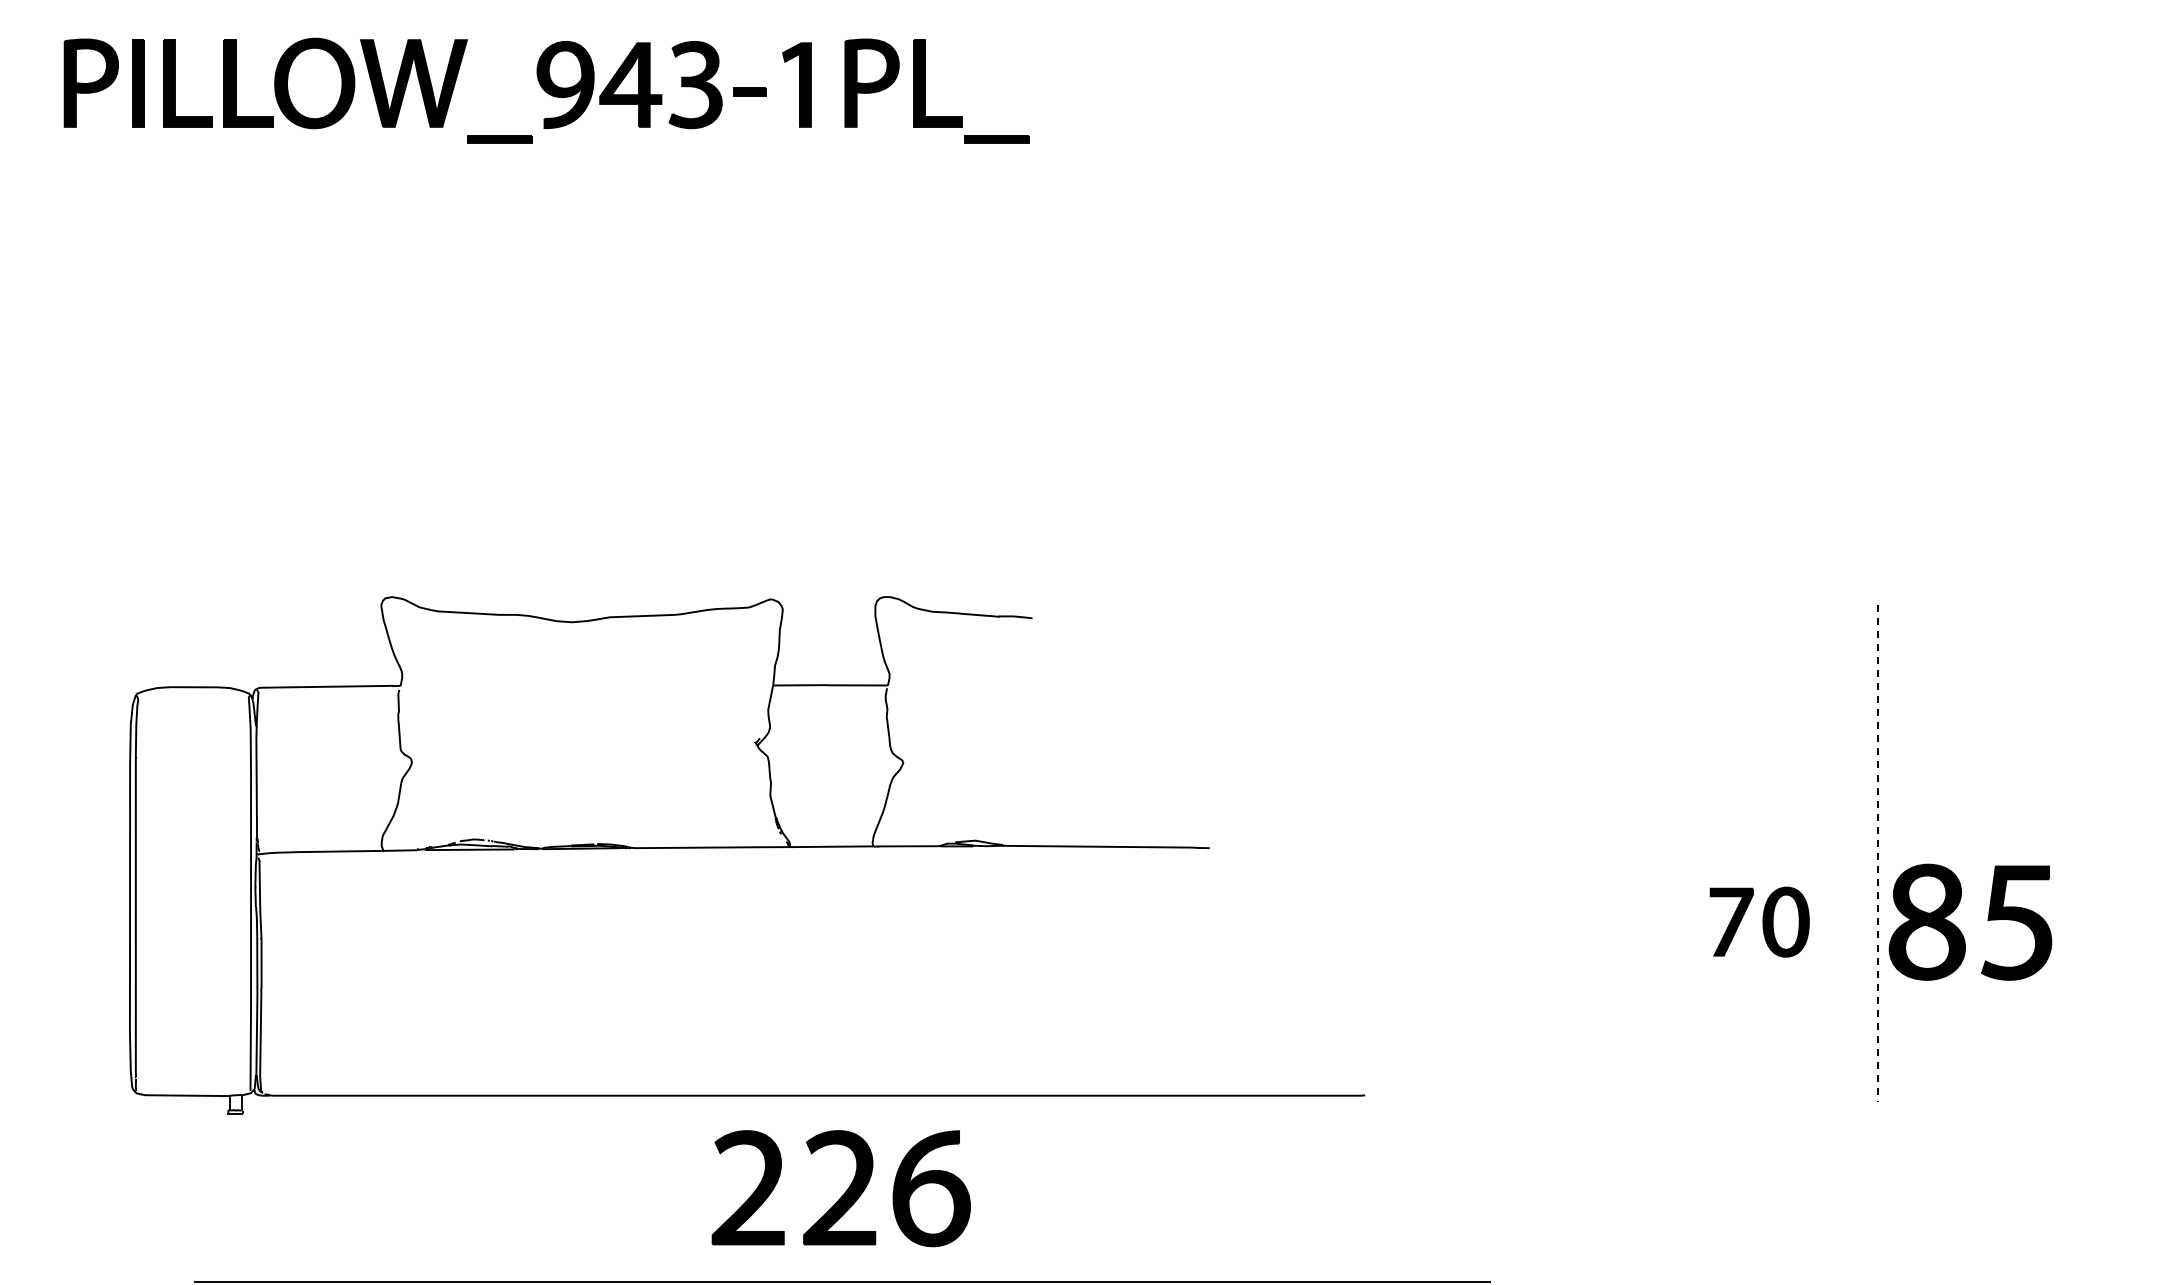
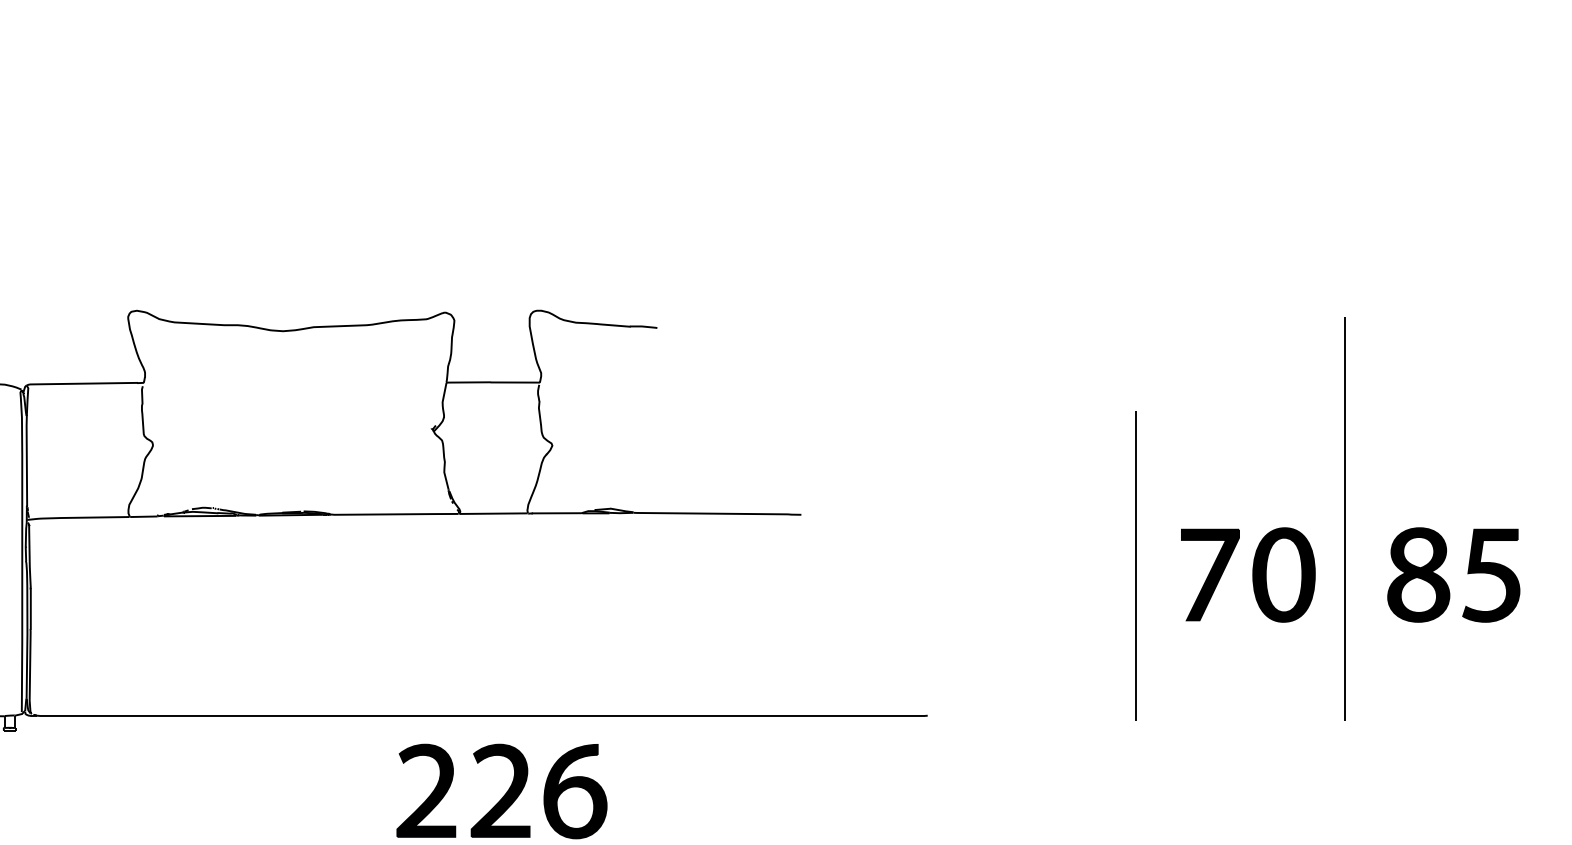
line: (1878, 853) -> (1344, 519), dashed -> solid
line: (1620, 910) -> (1135, 565), added
part: (1759, 921) -> (1248, 574), size x1.67
part: (1958, 927) -> (1444, 579), moved

